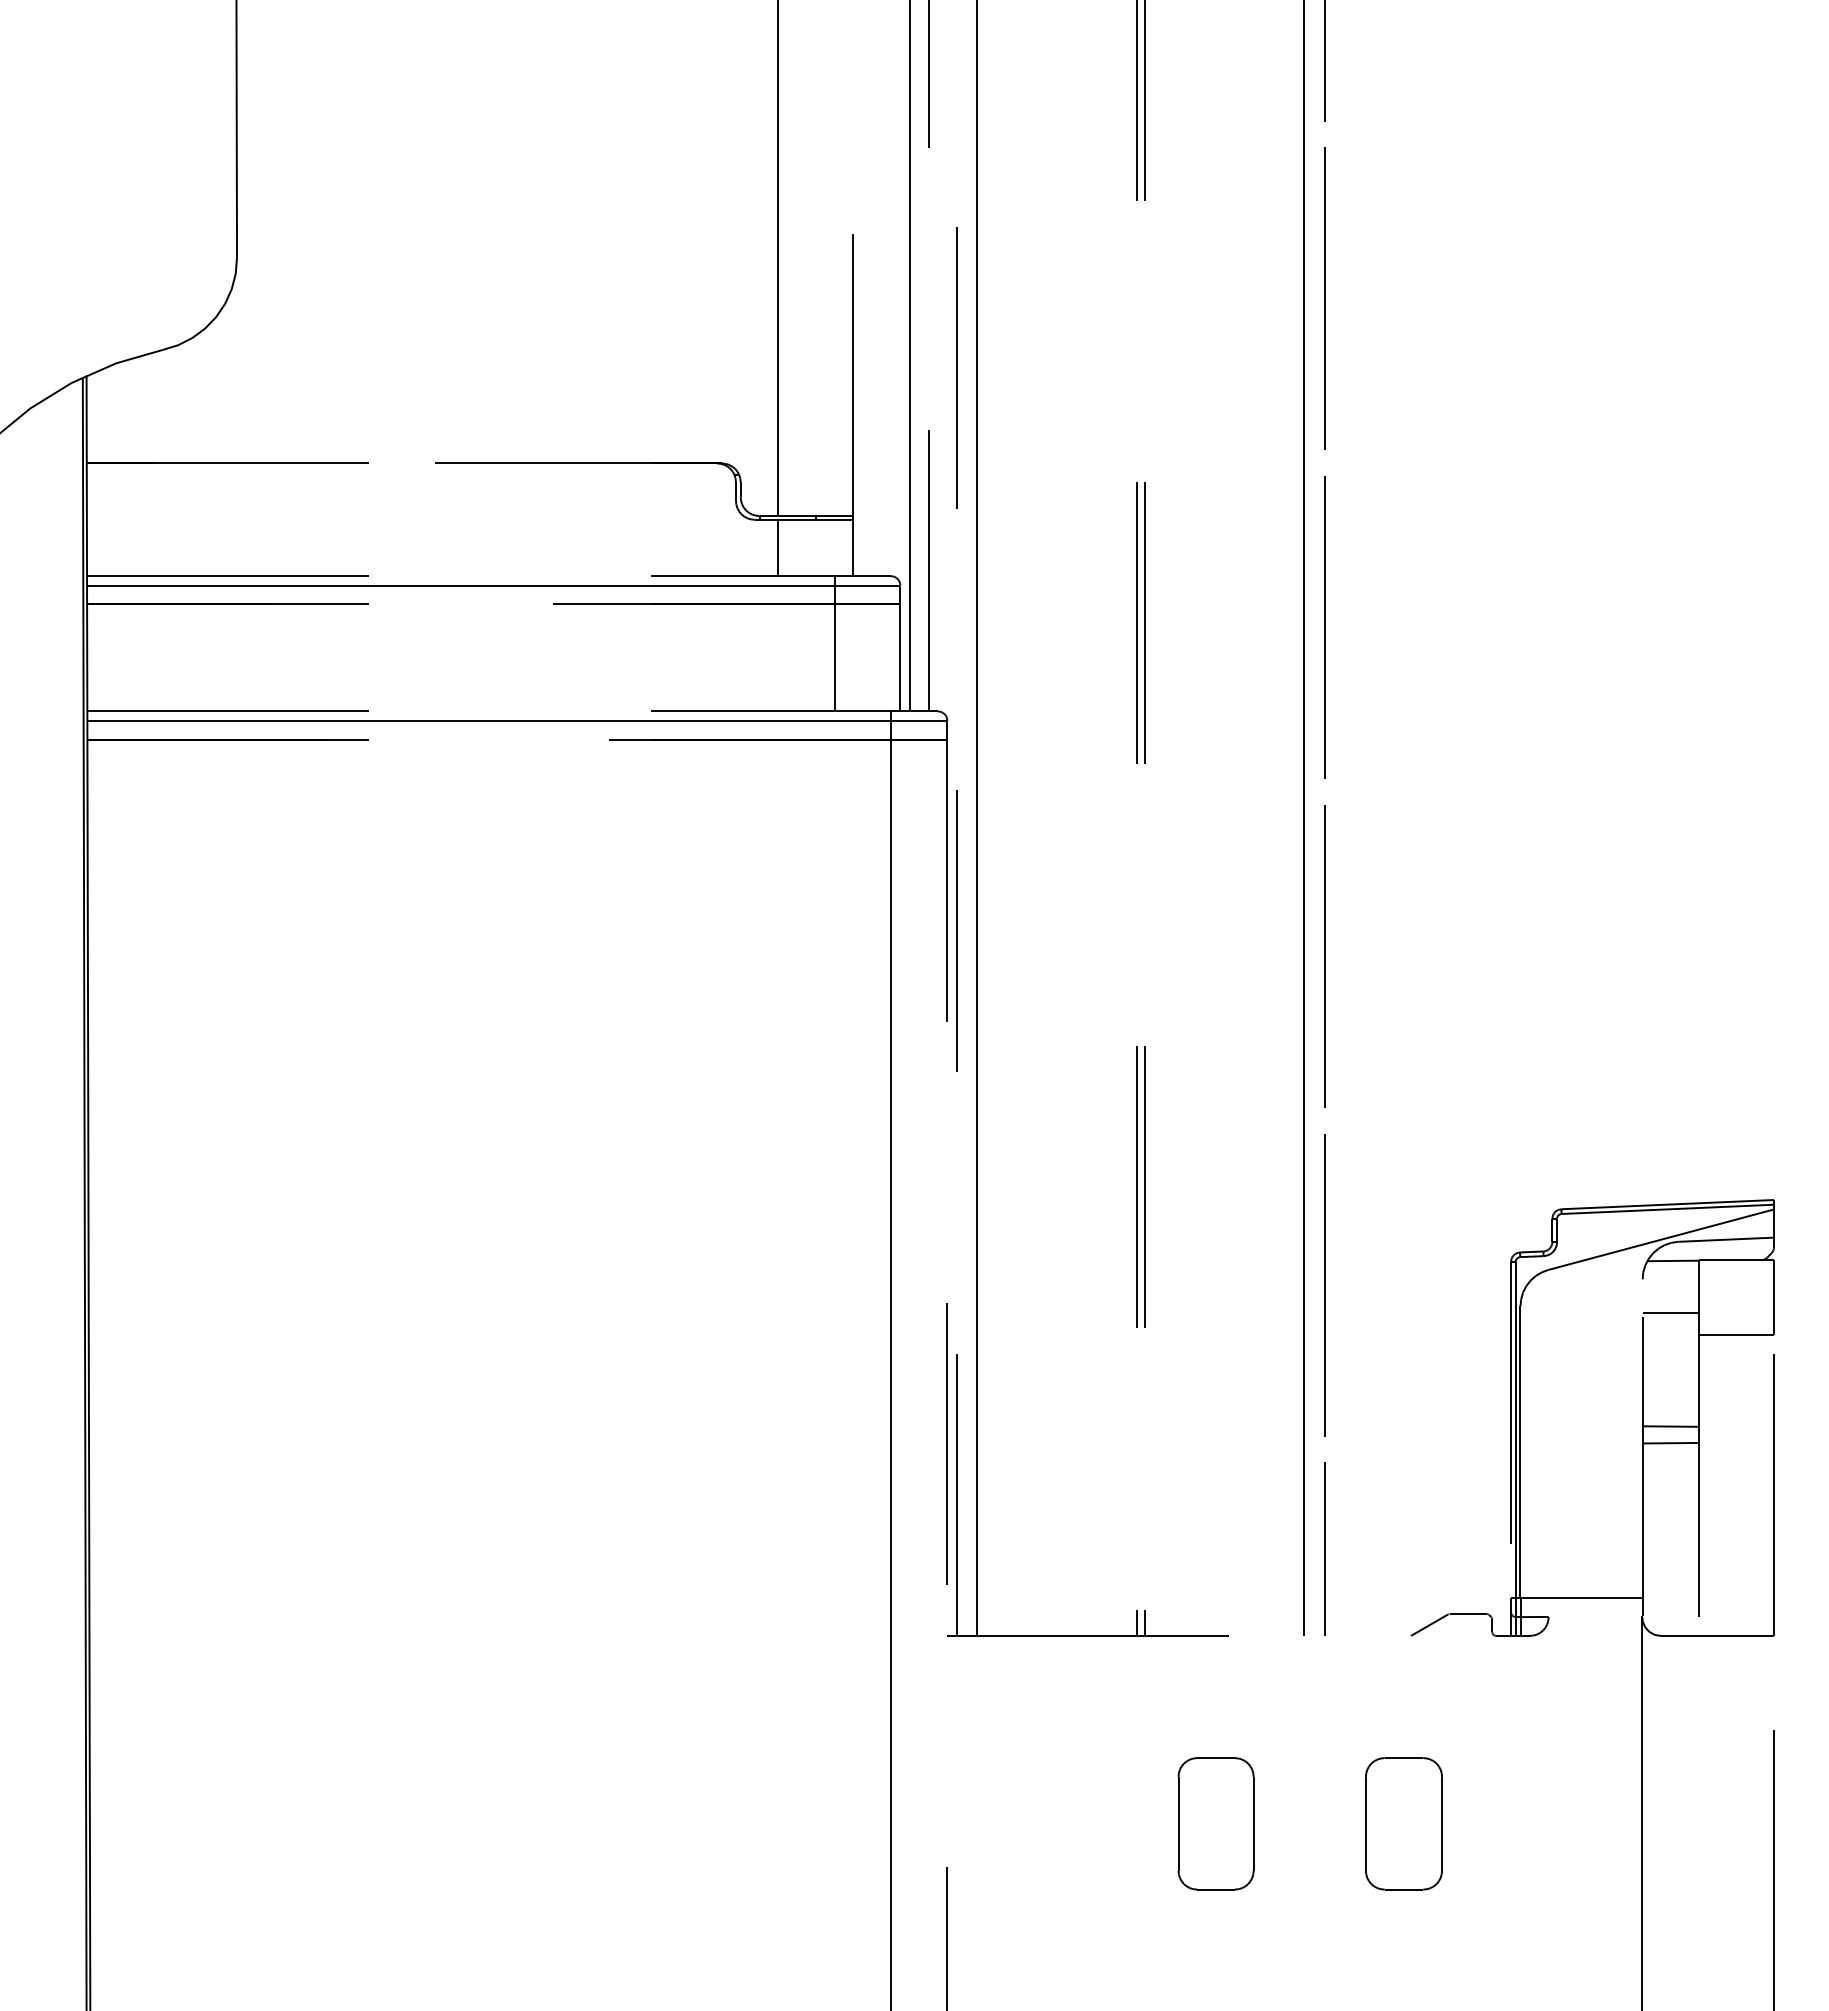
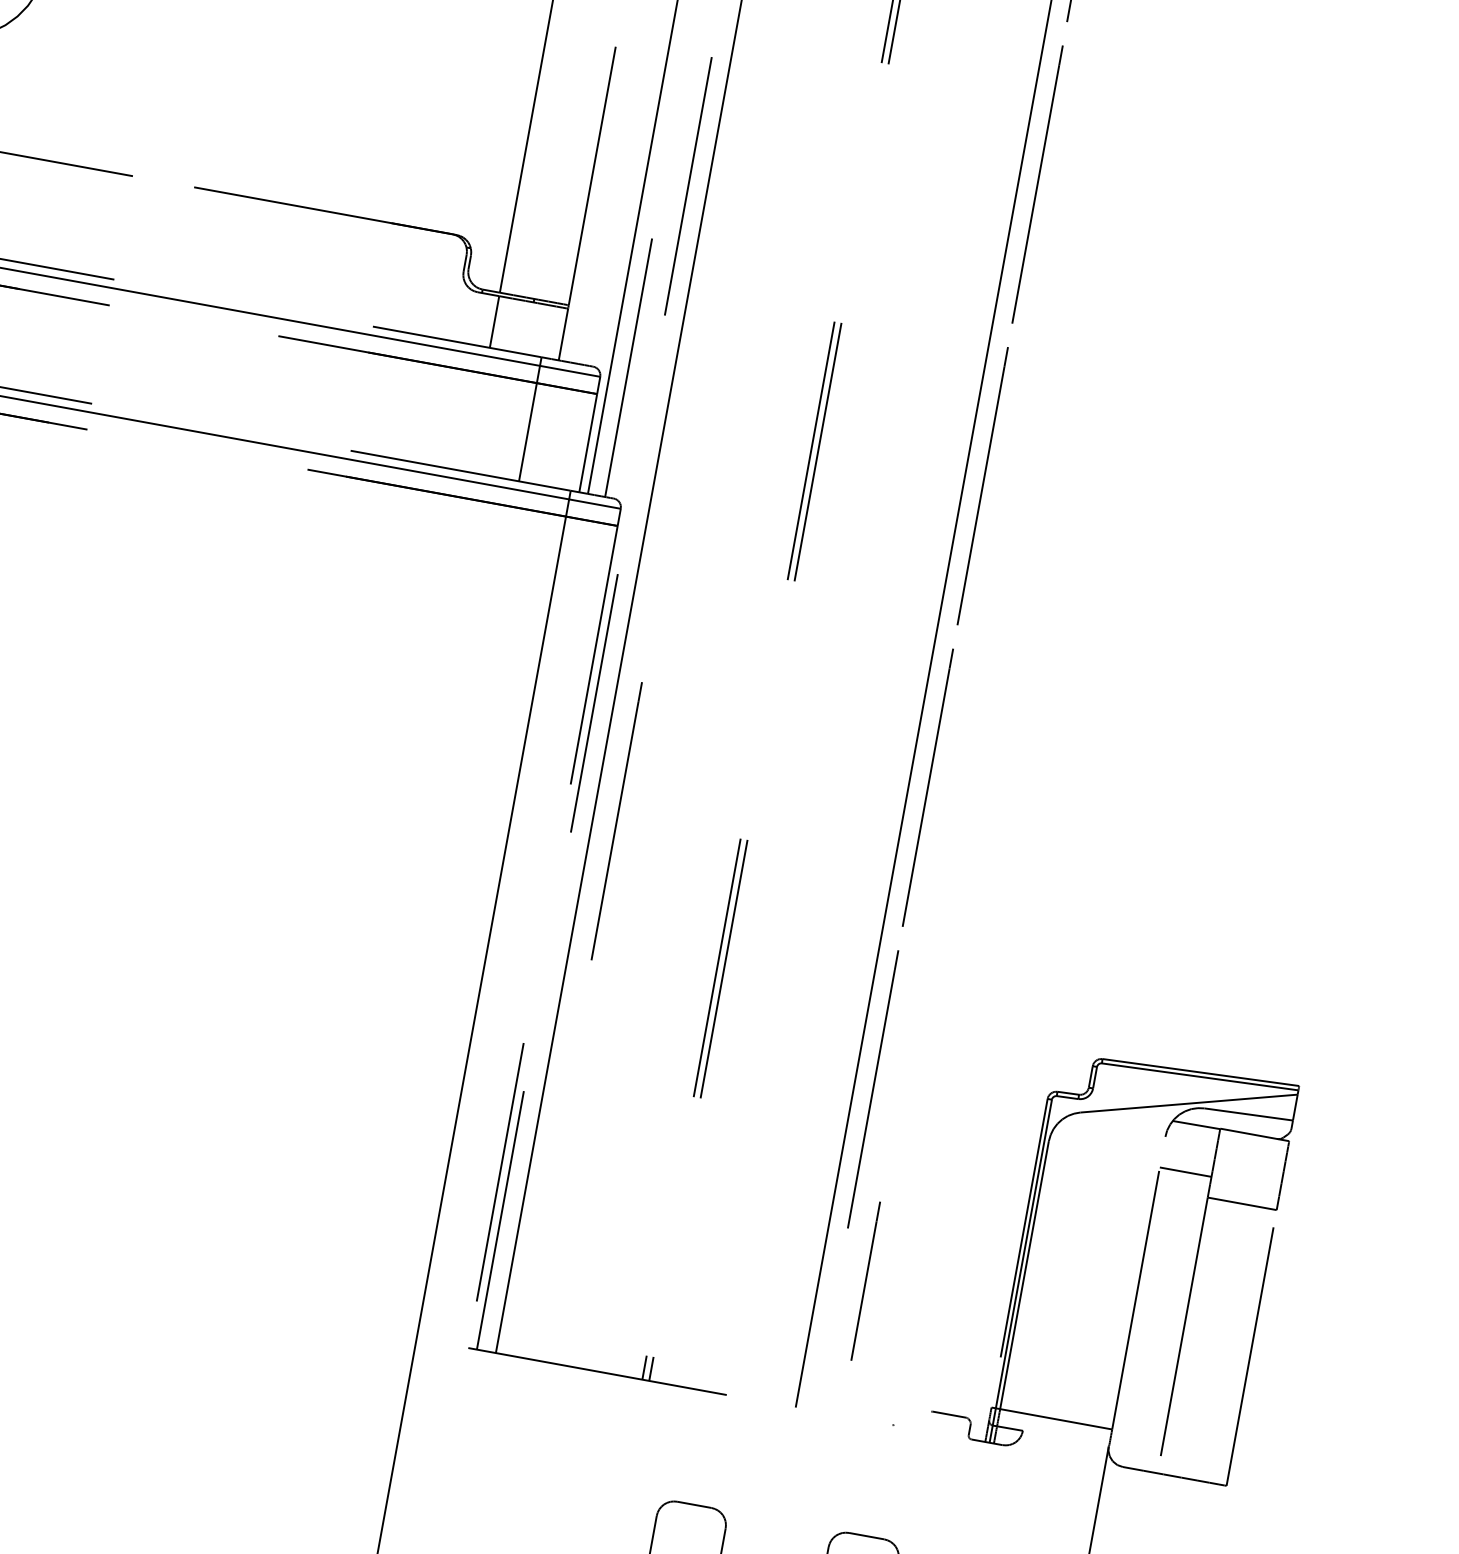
line: (1002, 1051) -> (616, 821), added
line: (1670, 1426) -> (1166, 1276), removed
line: (1670, 1442) -> (1163, 1291), removed
line: (1324, 1548) -> (865, 1280), moved
line: (1429, 1624) -> (912, 1417), removed

